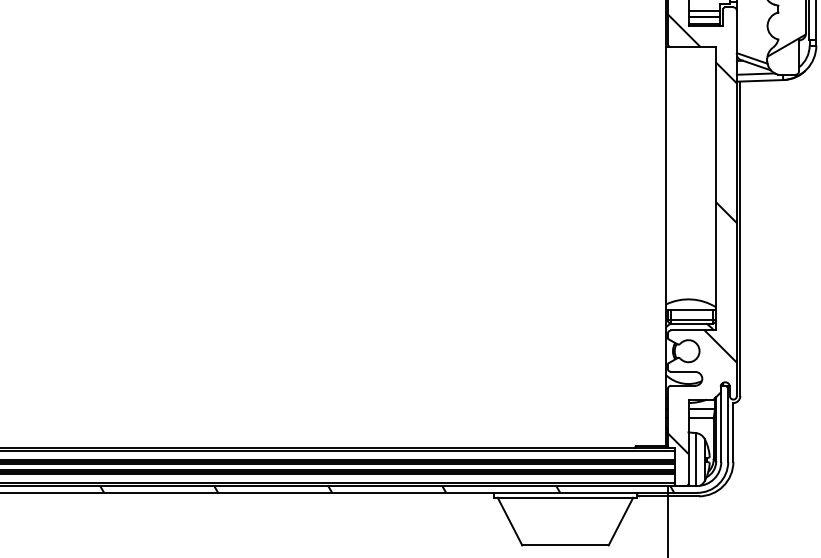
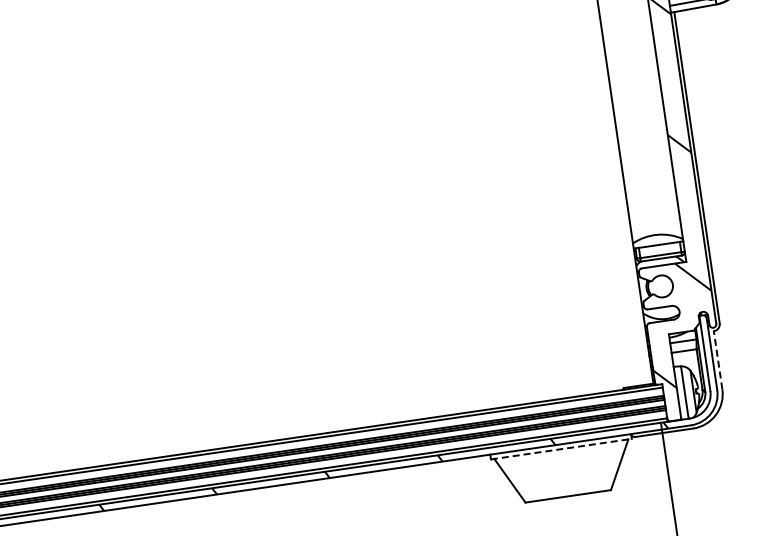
line: (733, 431) -> (718, 359), solid -> dashed
line: (565, 497) -> (561, 448), solid -> dashed

